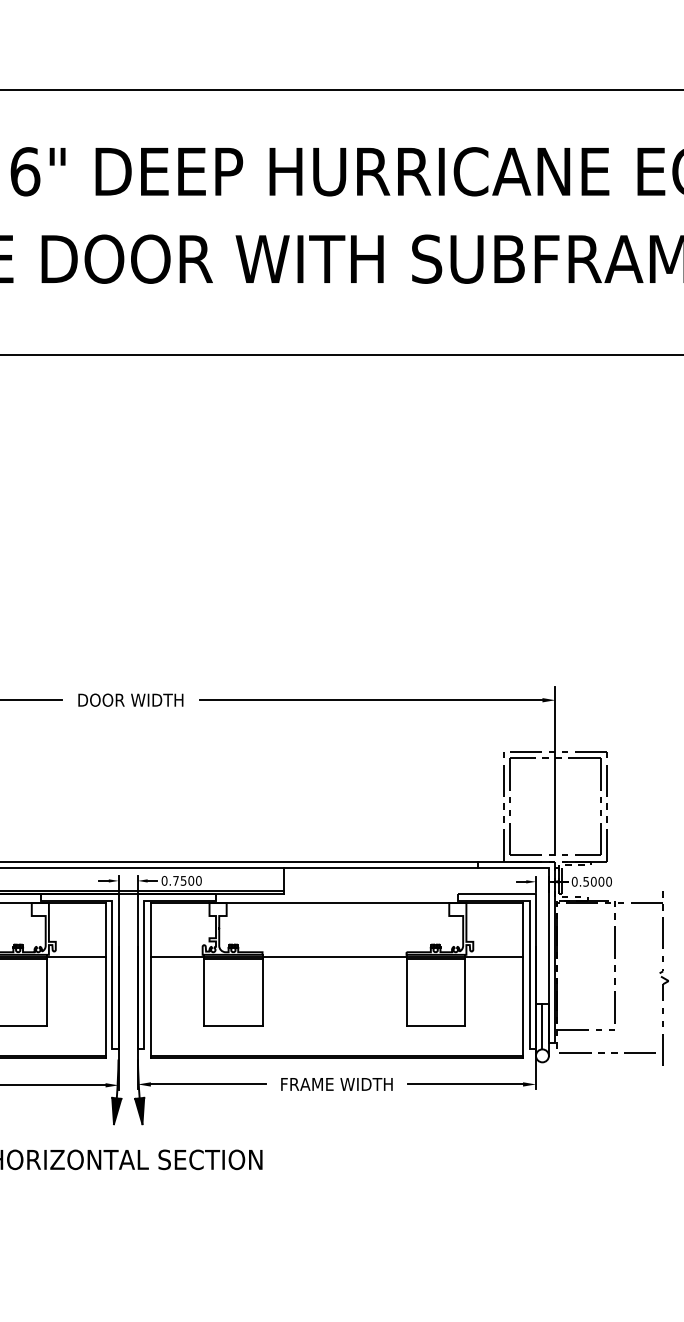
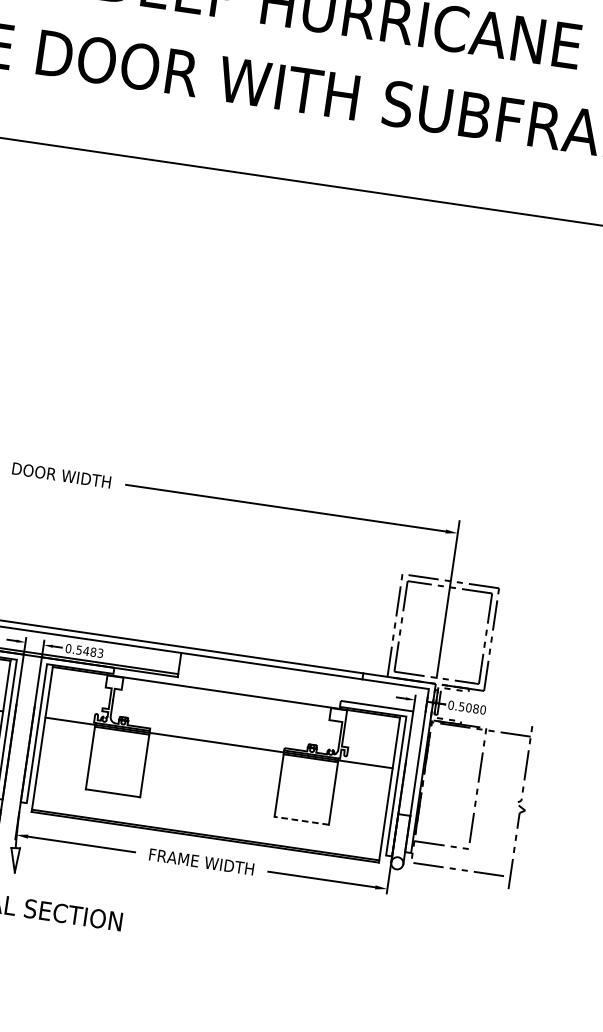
text: (187, 880) -> (90, 651), 0.7500 -> 0.5483
text: (601, 881) -> (476, 708), 0.5000 -> 0.5080
line: (435, 1025) -> (301, 820), solid -> dashed
line: (542, 1026) -> (401, 835), removed
fill: (139, 1110) -> (13, 859), removed

